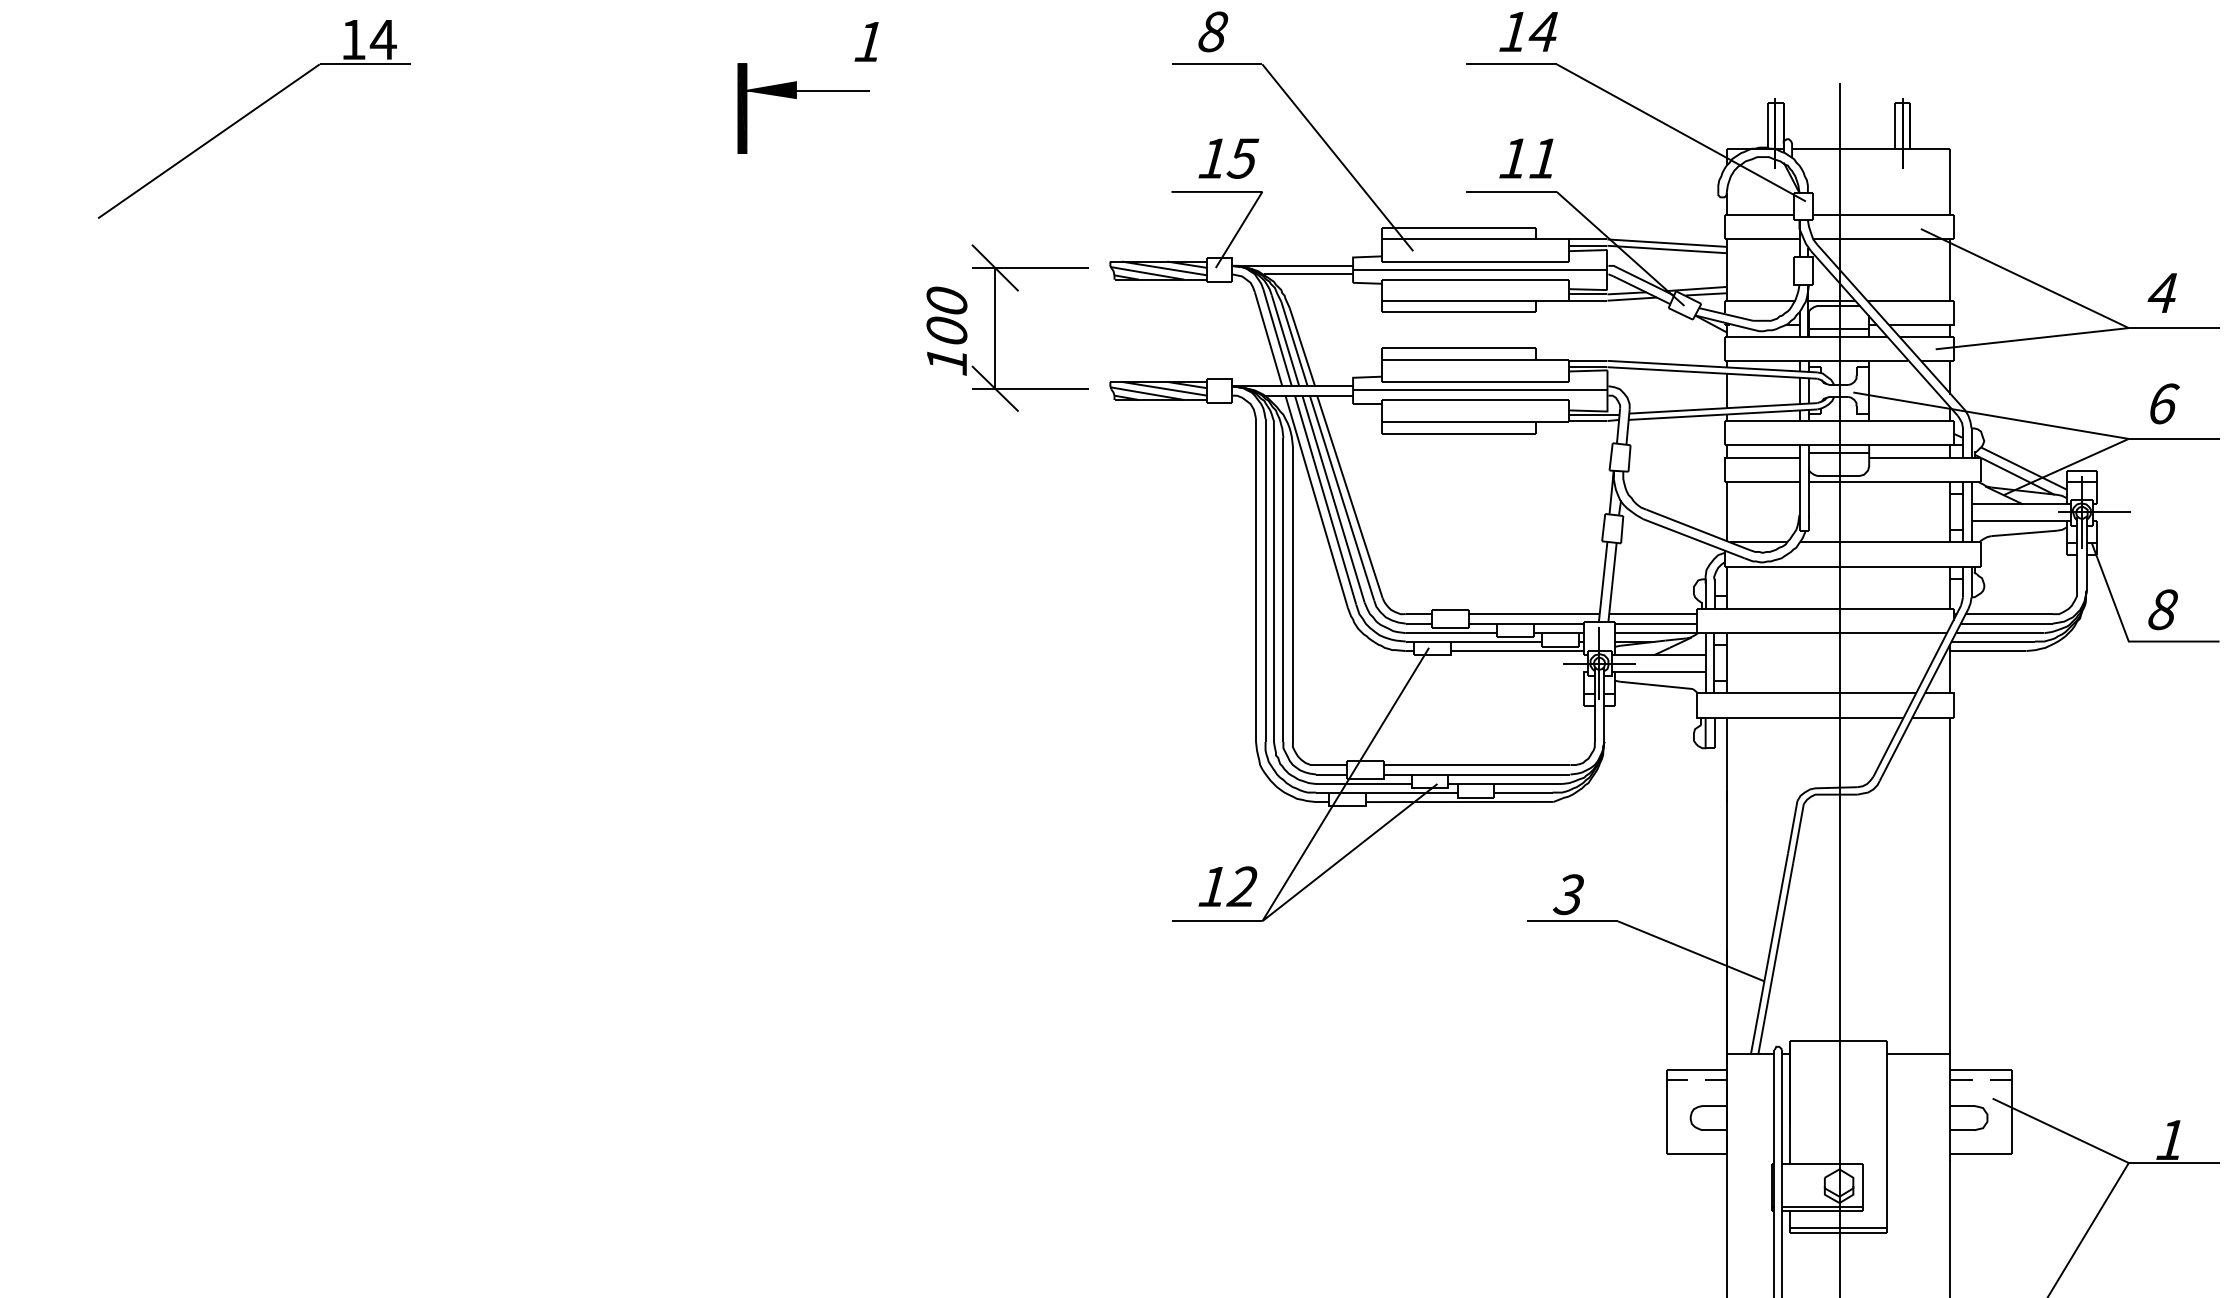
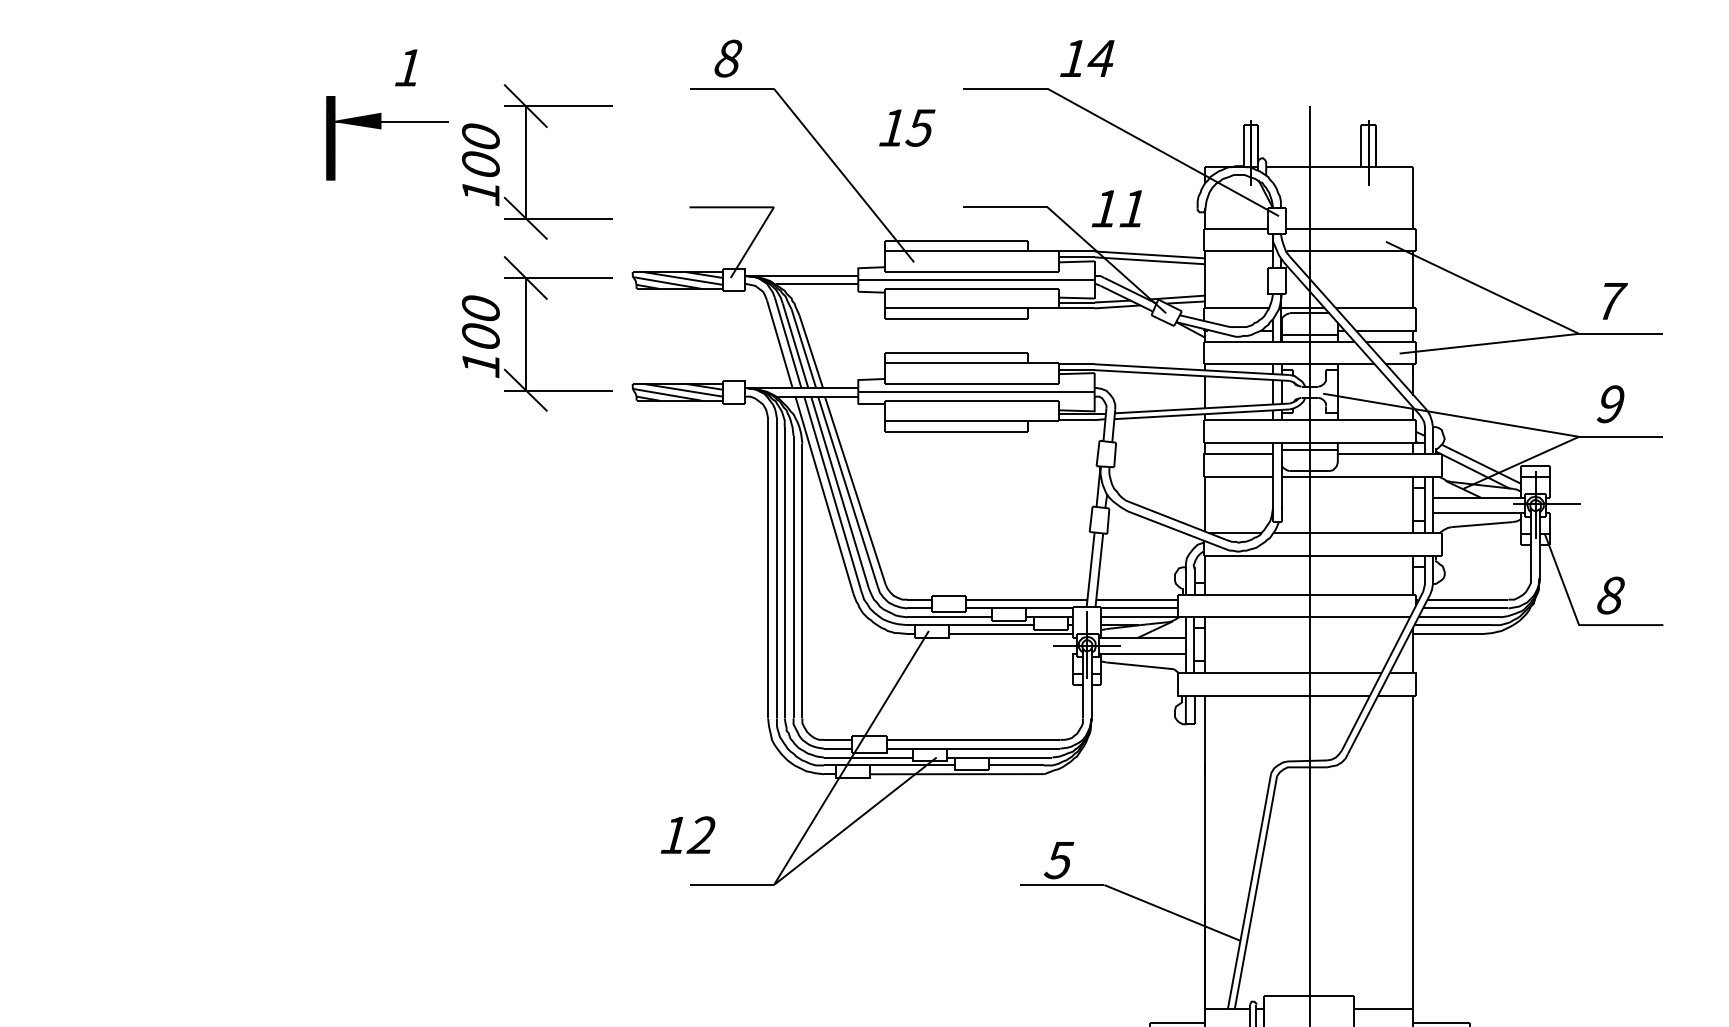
text: (1528, 31) -> (1087, 58), moved
part: (796, 98) -> (381, 128), moved
part: (995, 142) -> (526, 161), added
text: (1228, 158) -> (906, 127), moved
text: (1526, 158) -> (1116, 208), moved
text: (2164, 292) -> (1612, 300), 4 -> 7
text: (2163, 403) -> (1611, 403), 6 -> 9
text: (1227, 886) -> (687, 835), moved
text: (1568, 894) -> (1058, 860), 3 -> 5

